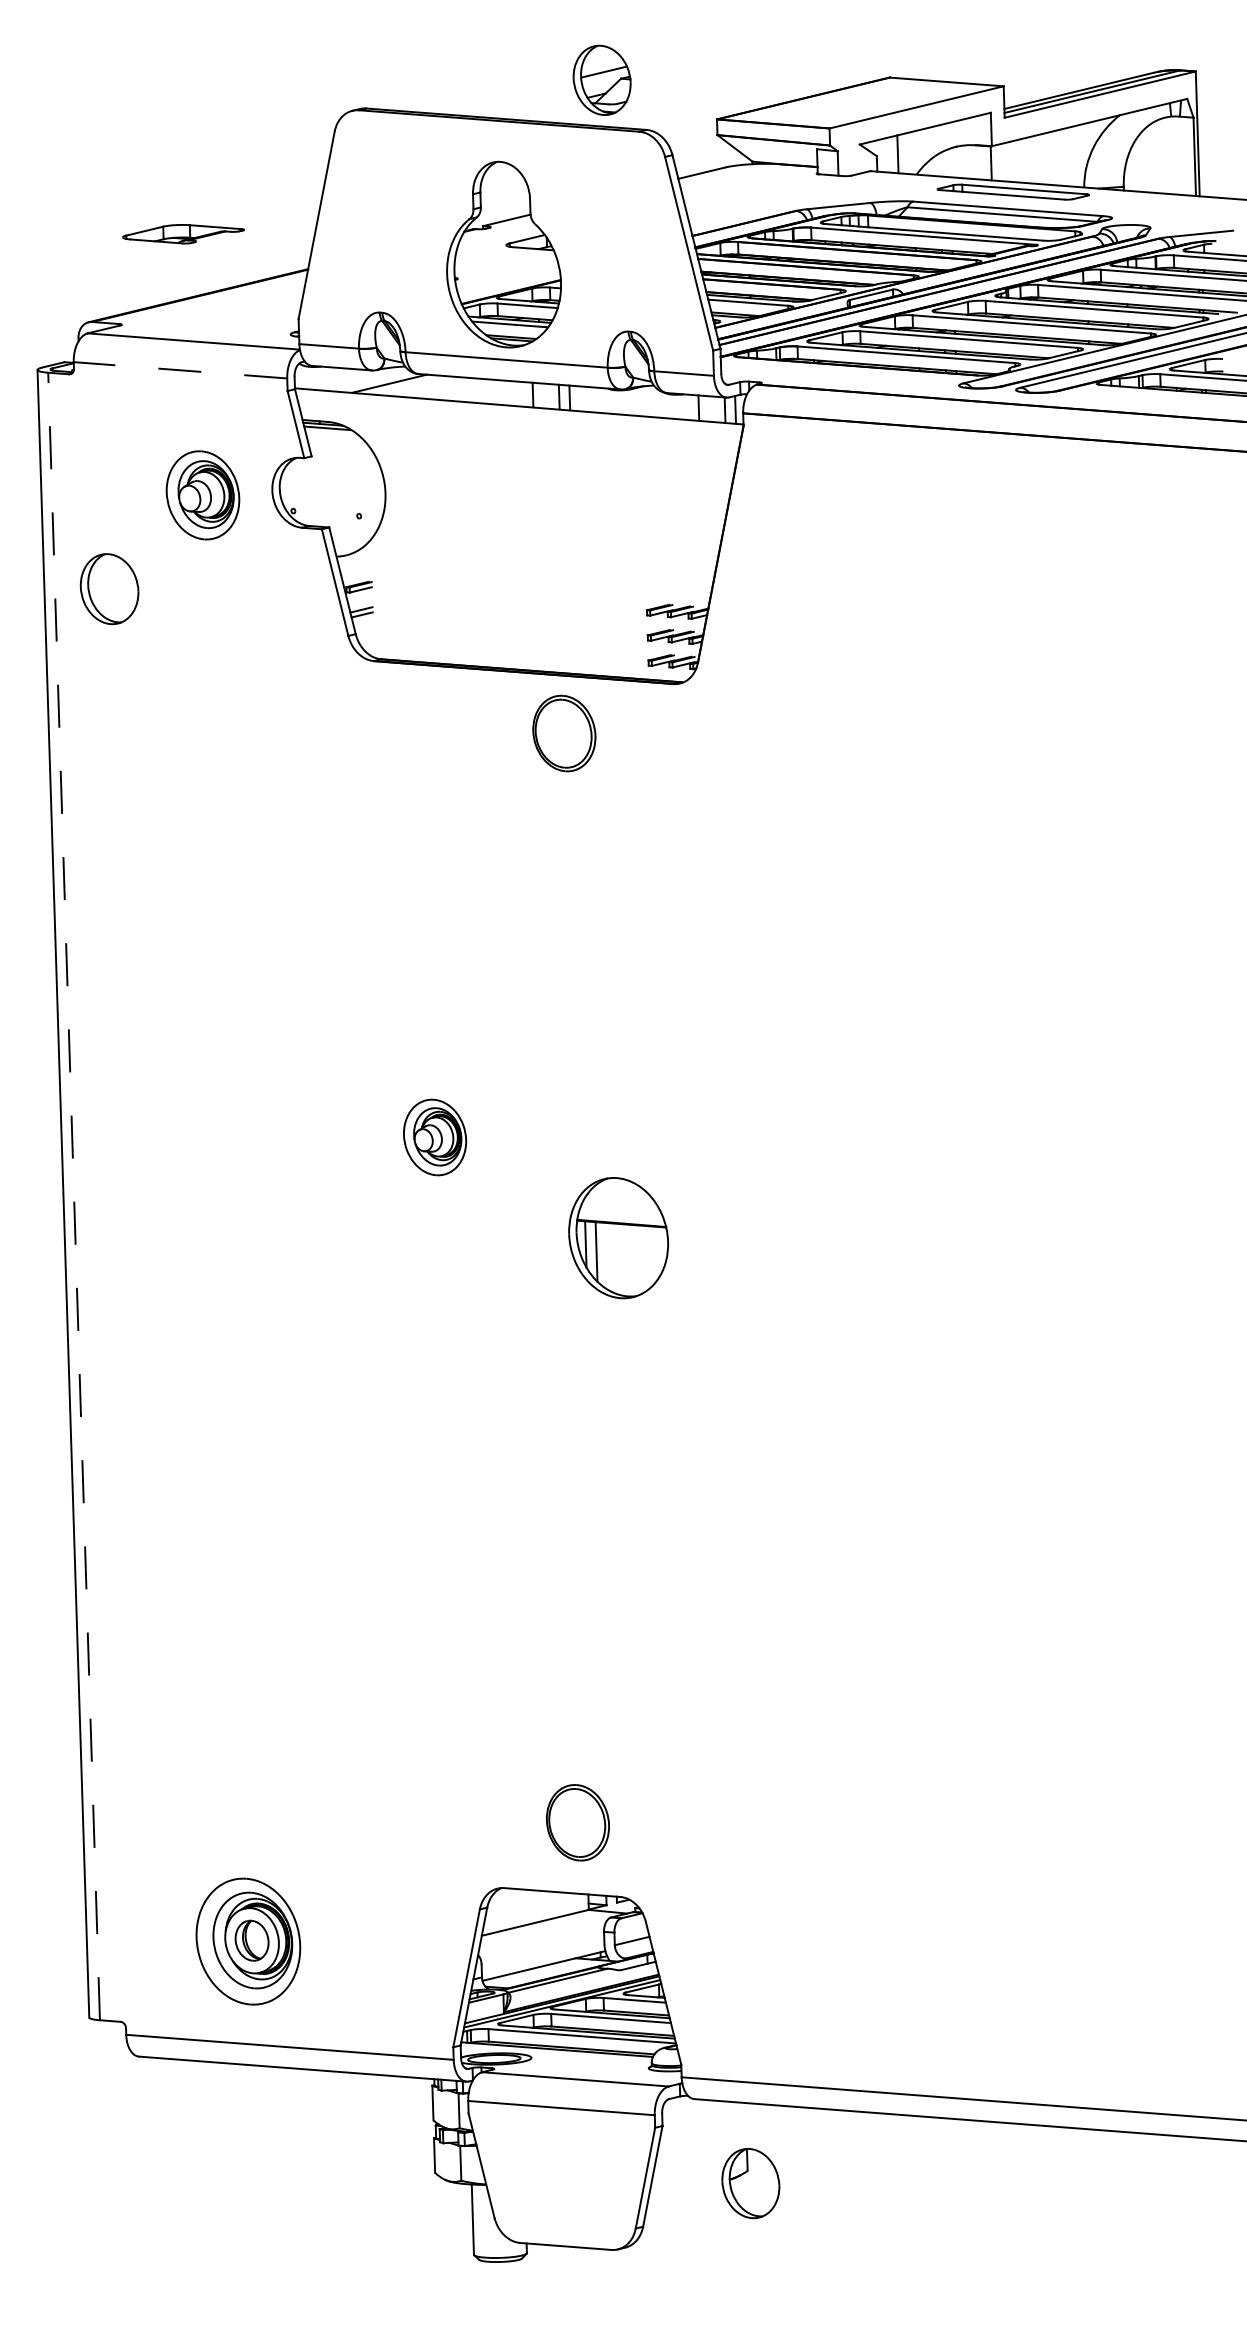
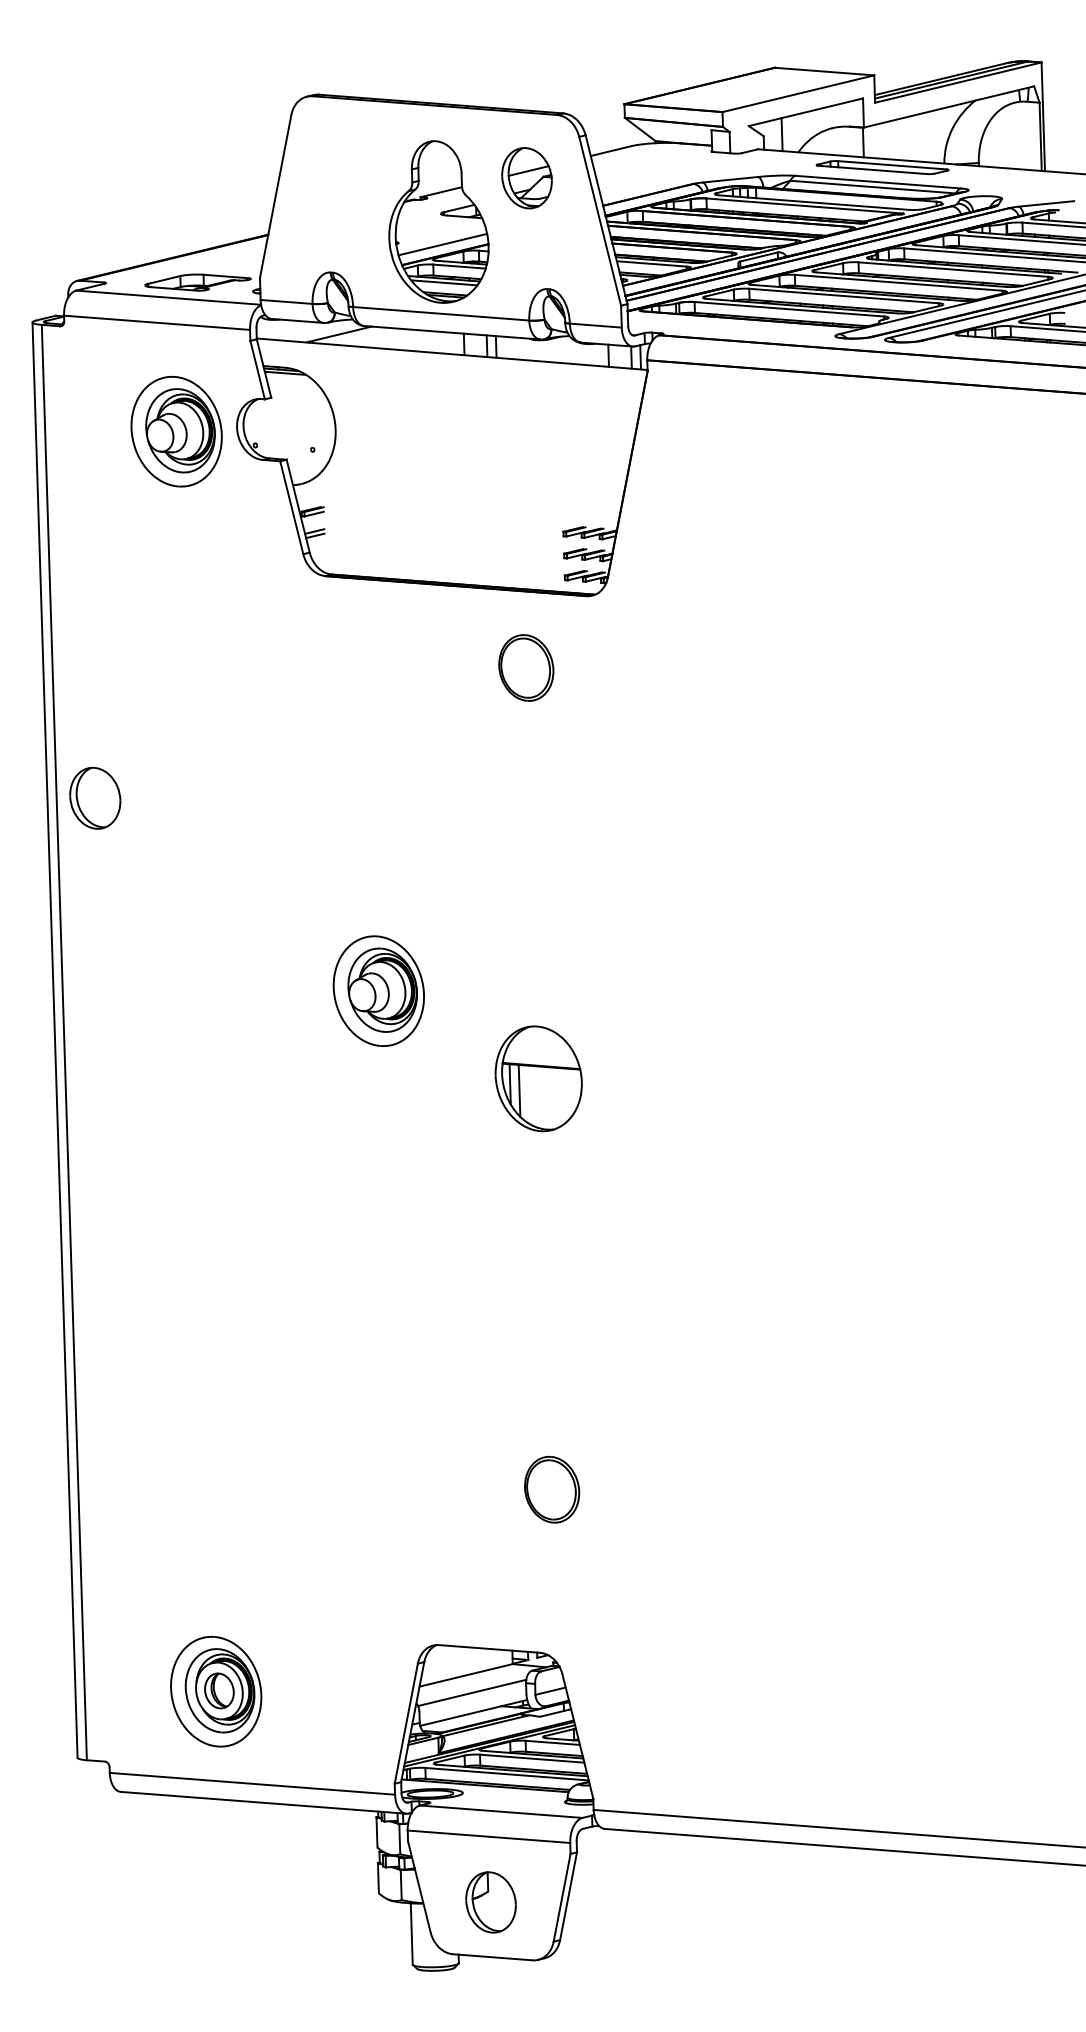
part: (601, 79) -> (526, 177), moved
part: (183, 234) -> (198, 282), moved
line: (508, 280) -> (442, 244), added
line: (180, 370) -> (157, 322), dashed -> solid
part: (202, 495) -> (176, 431), size x1.43
part: (109, 589) -> (95, 798), moved
part: (564, 733) -> (526, 667), moved
part: (434, 1137) -> (378, 991), size x1.67
line: (74, 1195) -> (64, 1041), dashed -> solid
part: (577, 1822) -> (551, 1489), moved
line: (542, 1942) -> (472, 1692), added
part: (750, 2183) -> (490, 1902), moved

